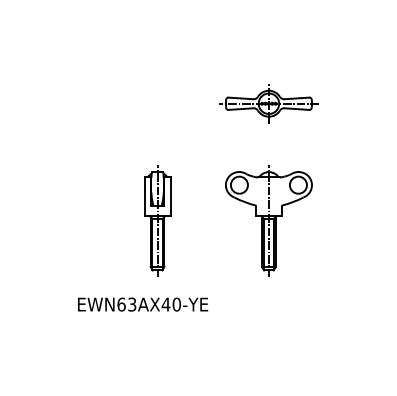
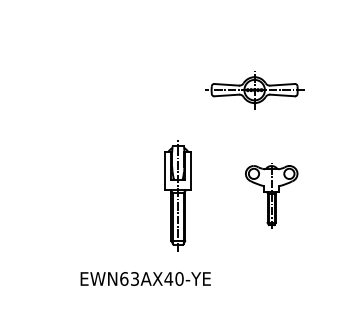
part: (268, 103) -> (254, 89), moved
part: (157, 220) -> (178, 194), moved
part: (268, 220) -> (271, 194), size x0.6

